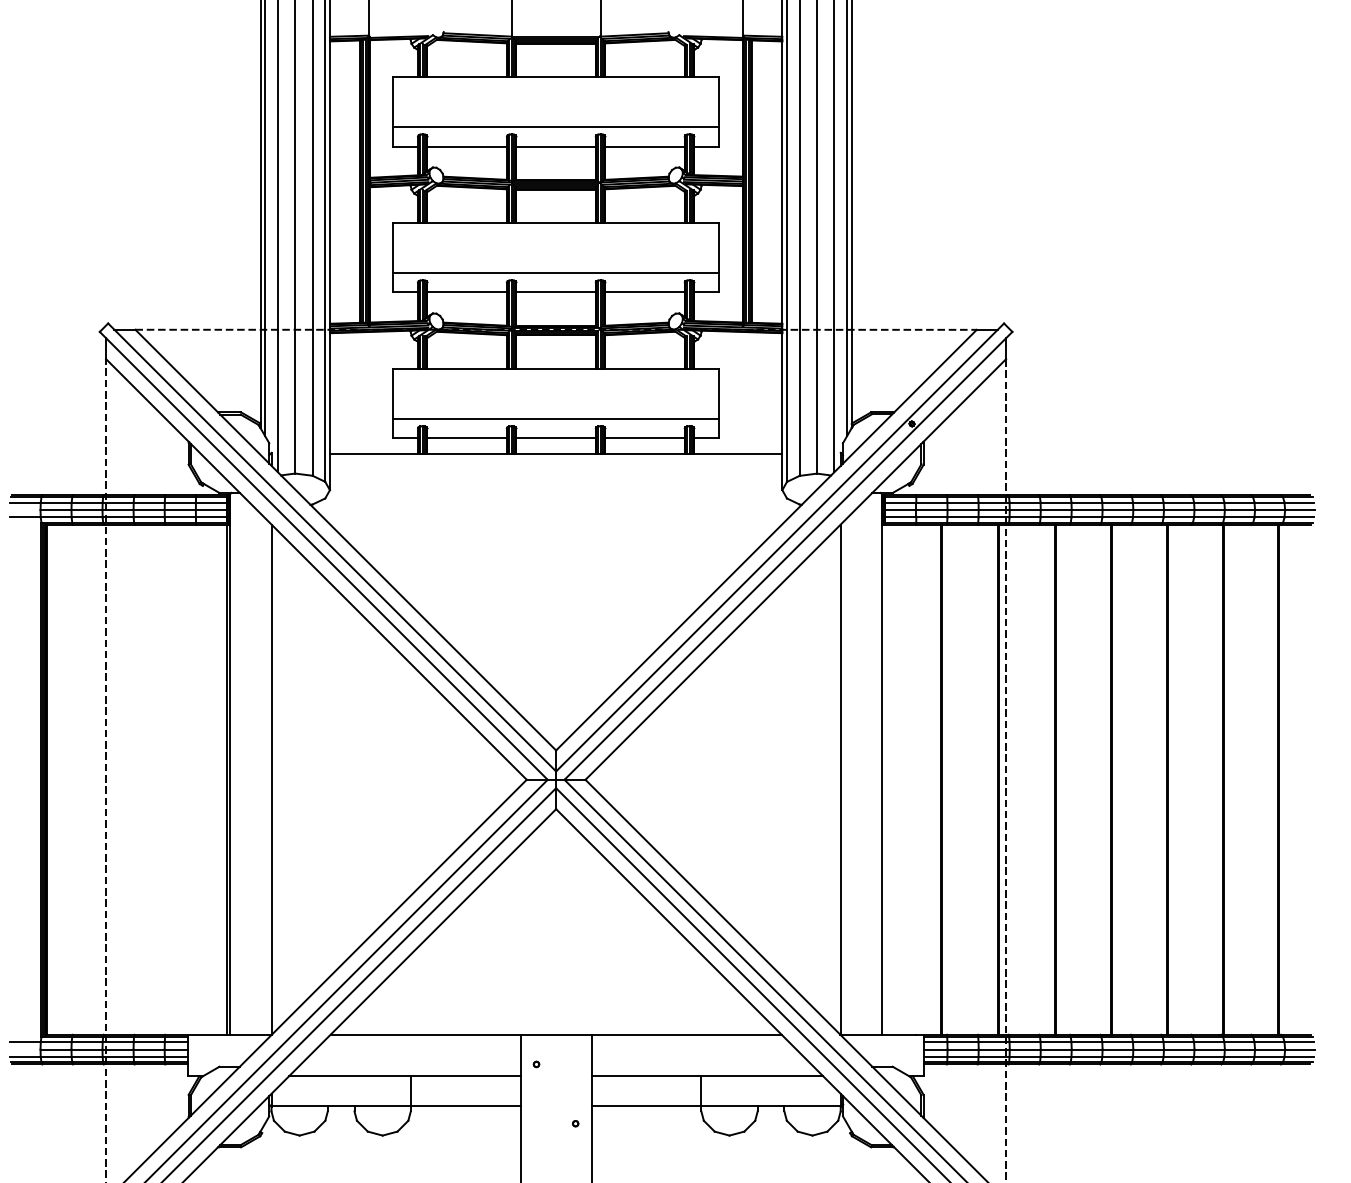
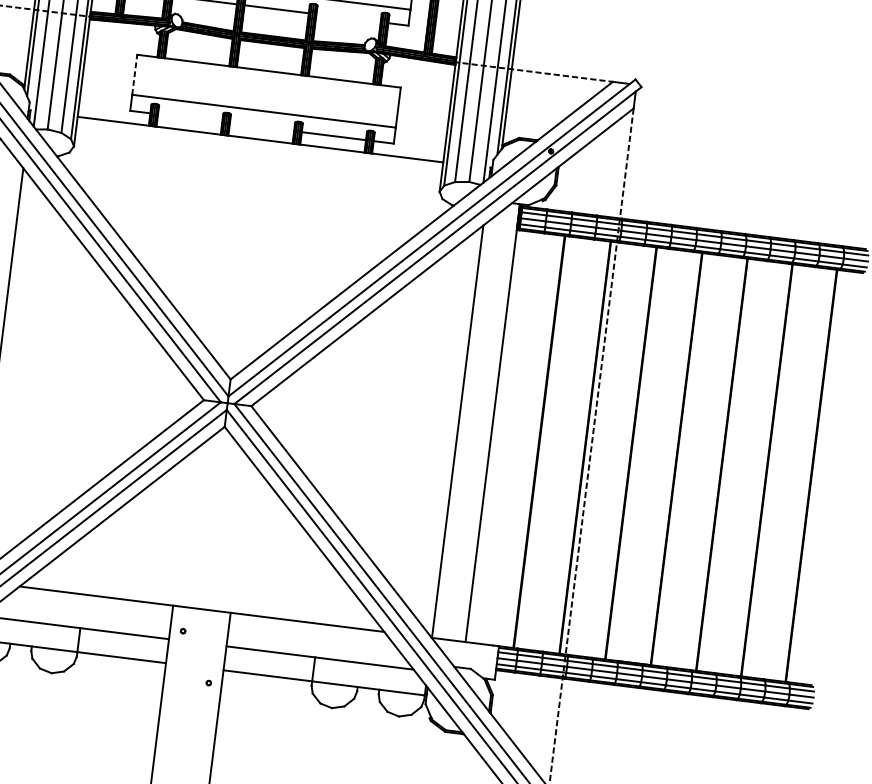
line: (644, 292) -> (348, 18), removed
line: (393, 393) -> (135, 74), solid -> dashed
line: (466, 438) -> (189, 118), removed
line: (555, 438) -> (261, 127), removed

